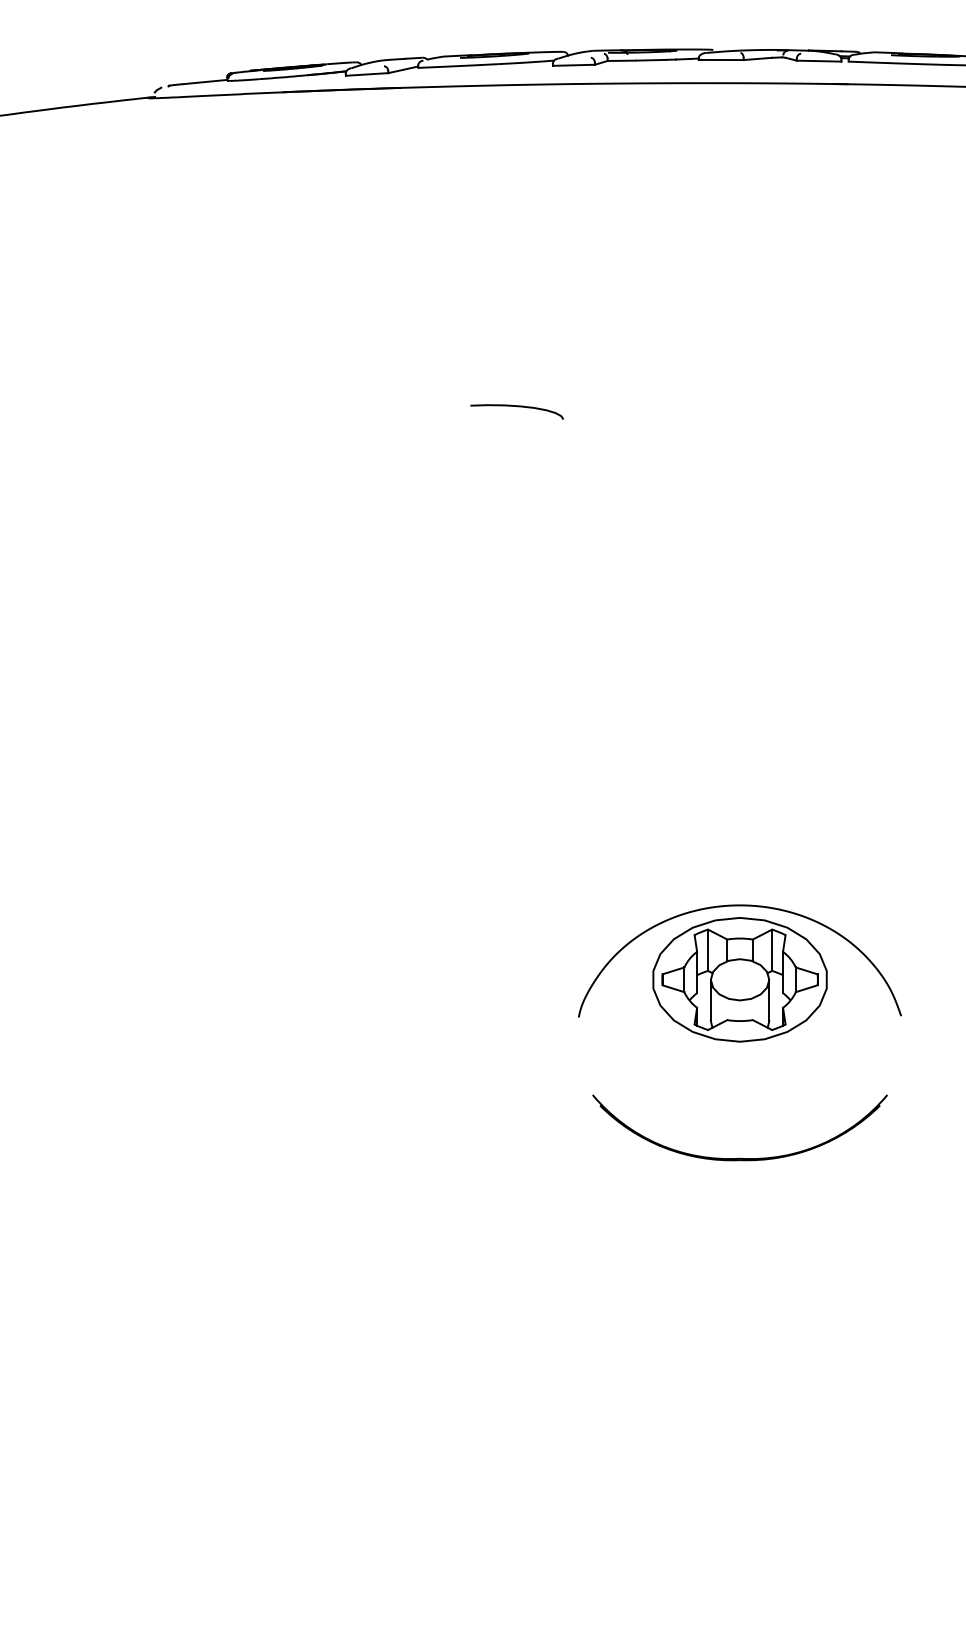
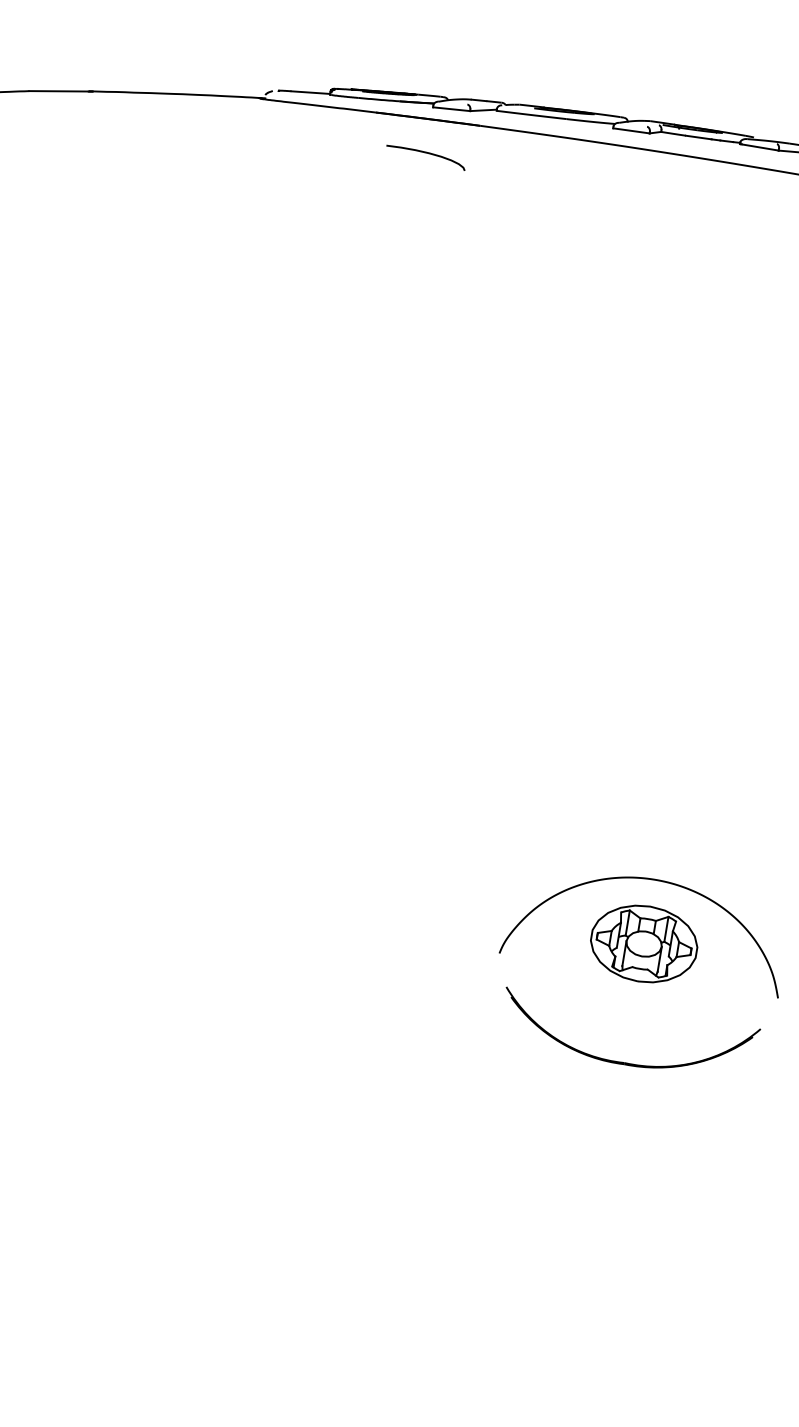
curve: (517, 407) -> (426, 153), moved
part: (739, 979) -> (643, 943), size x0.7
part: (739, 1157) -> (624, 1061), moved

